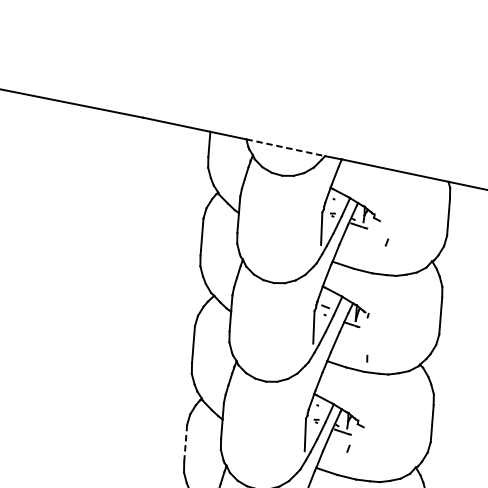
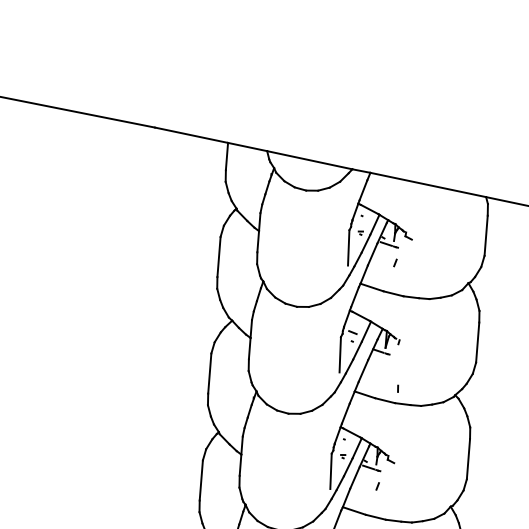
line: (285, 148) -> (309, 160), dashed -> solid
line: (387, 242) -> (395, 262), moved
line: (185, 443) -> (201, 480), dashed -> solid

